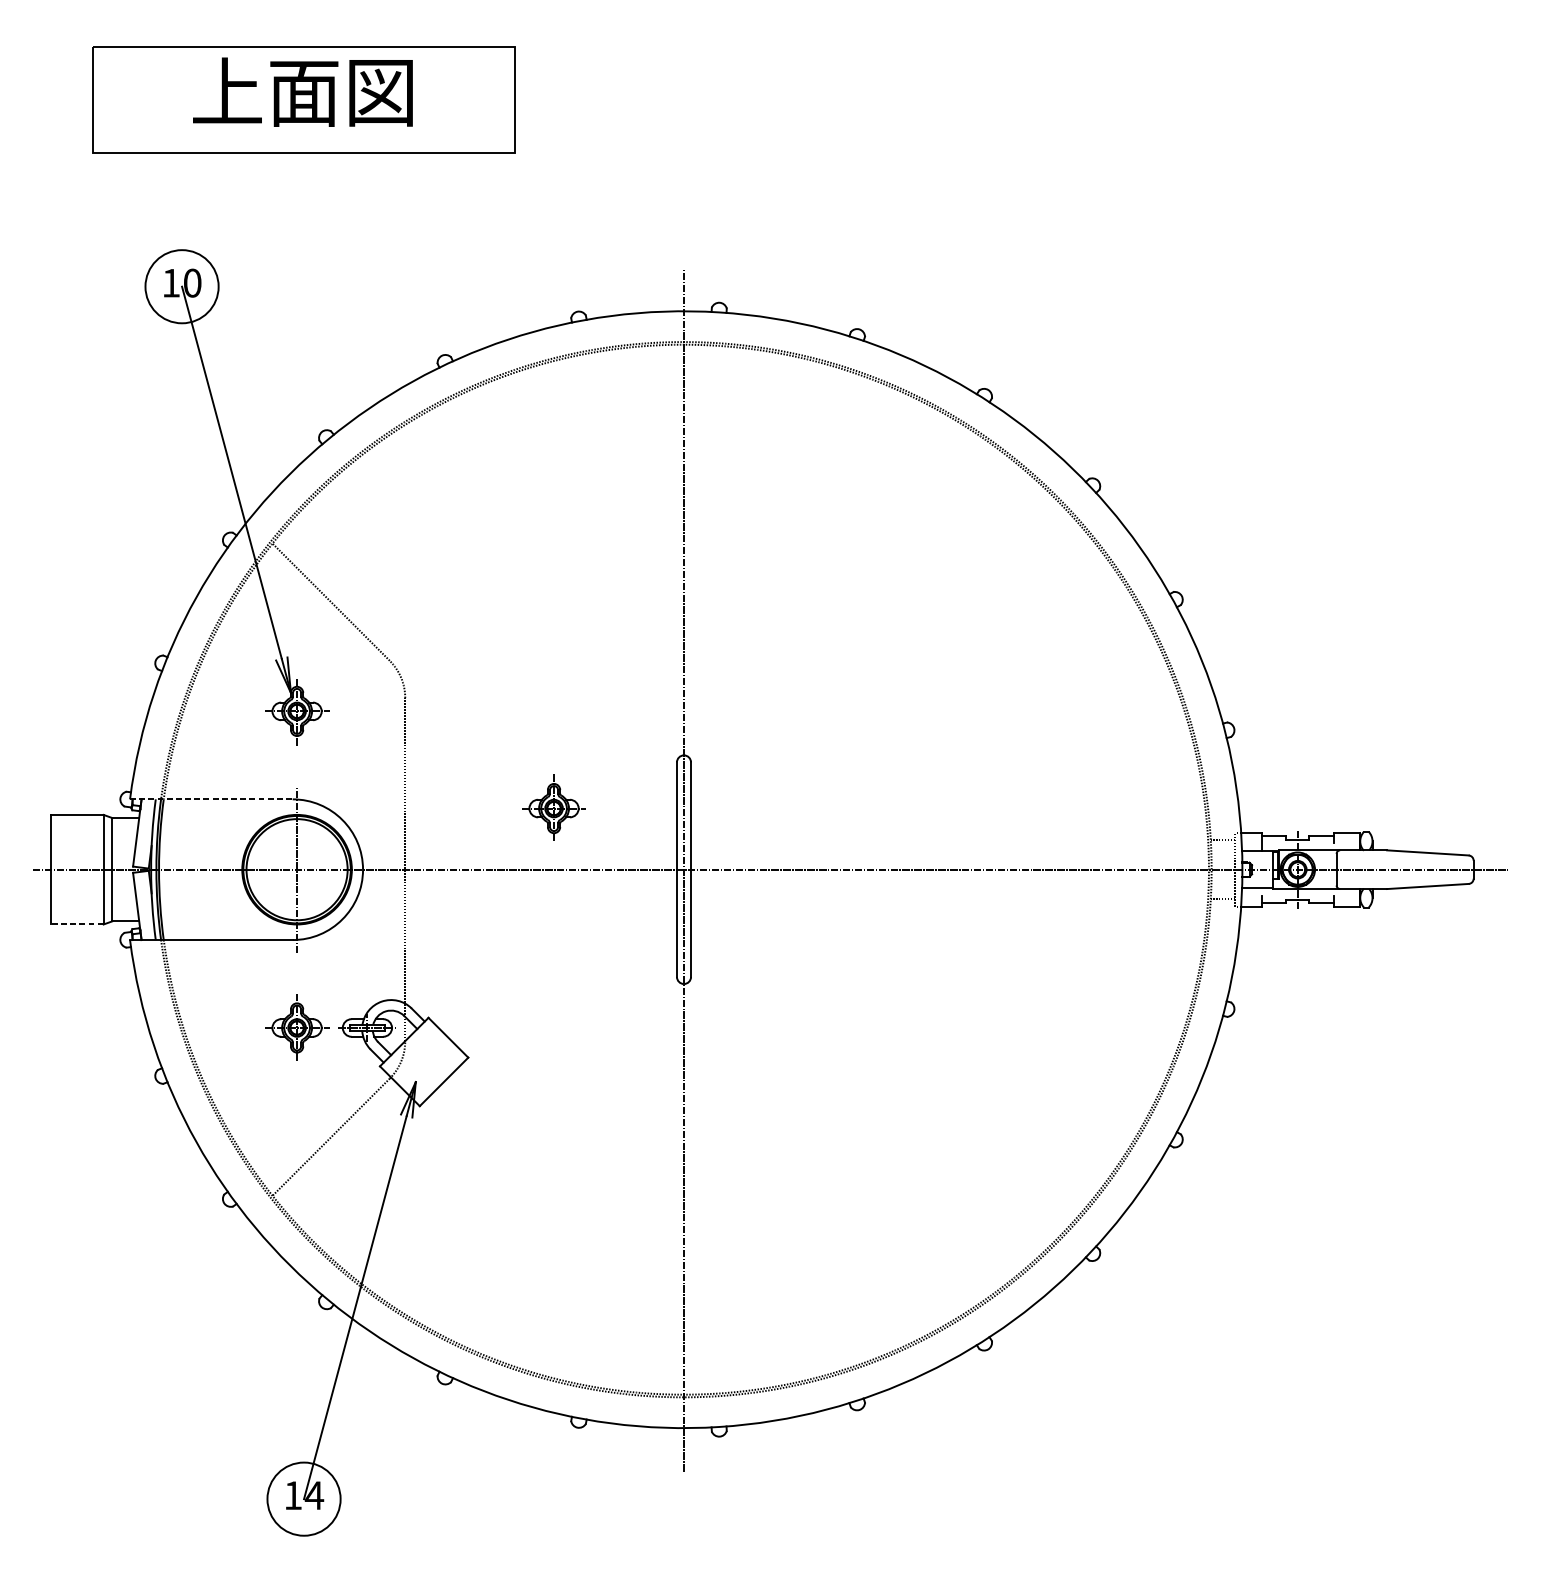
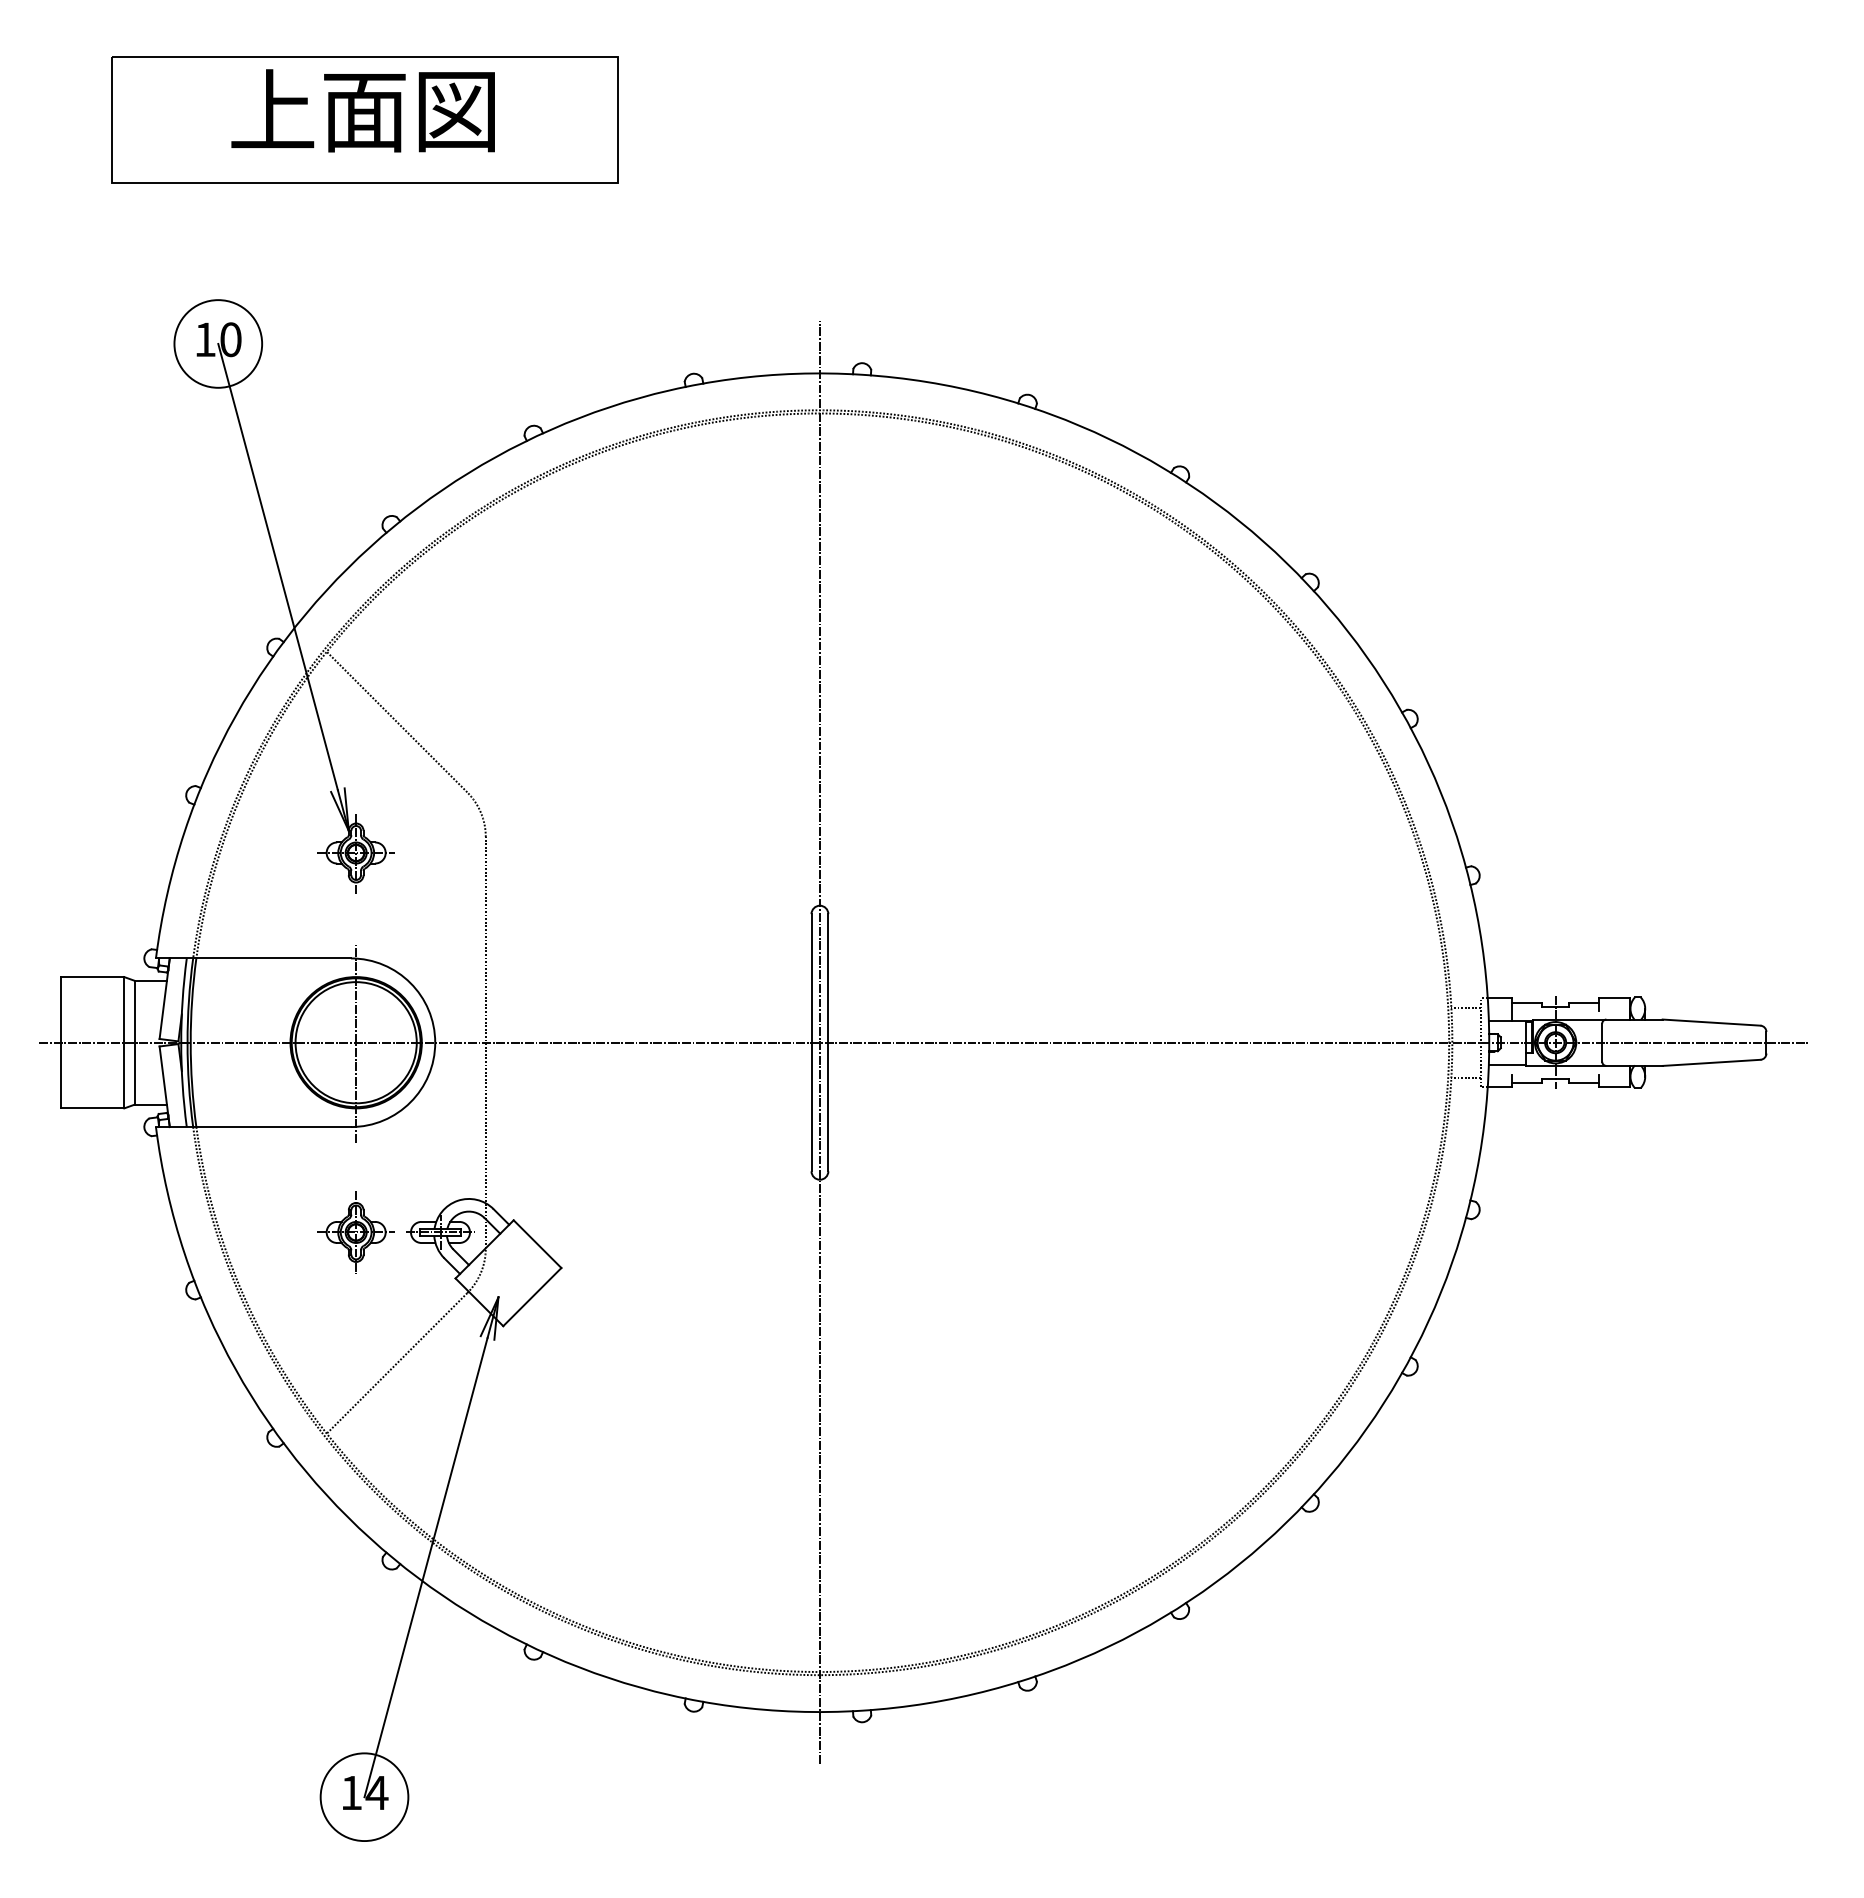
line: (211, 799) -> (253, 958), dashed -> solid
part: (553, 808) -> (663, 969), removed
line: (77, 924) -> (92, 1108), dashed -> solid

